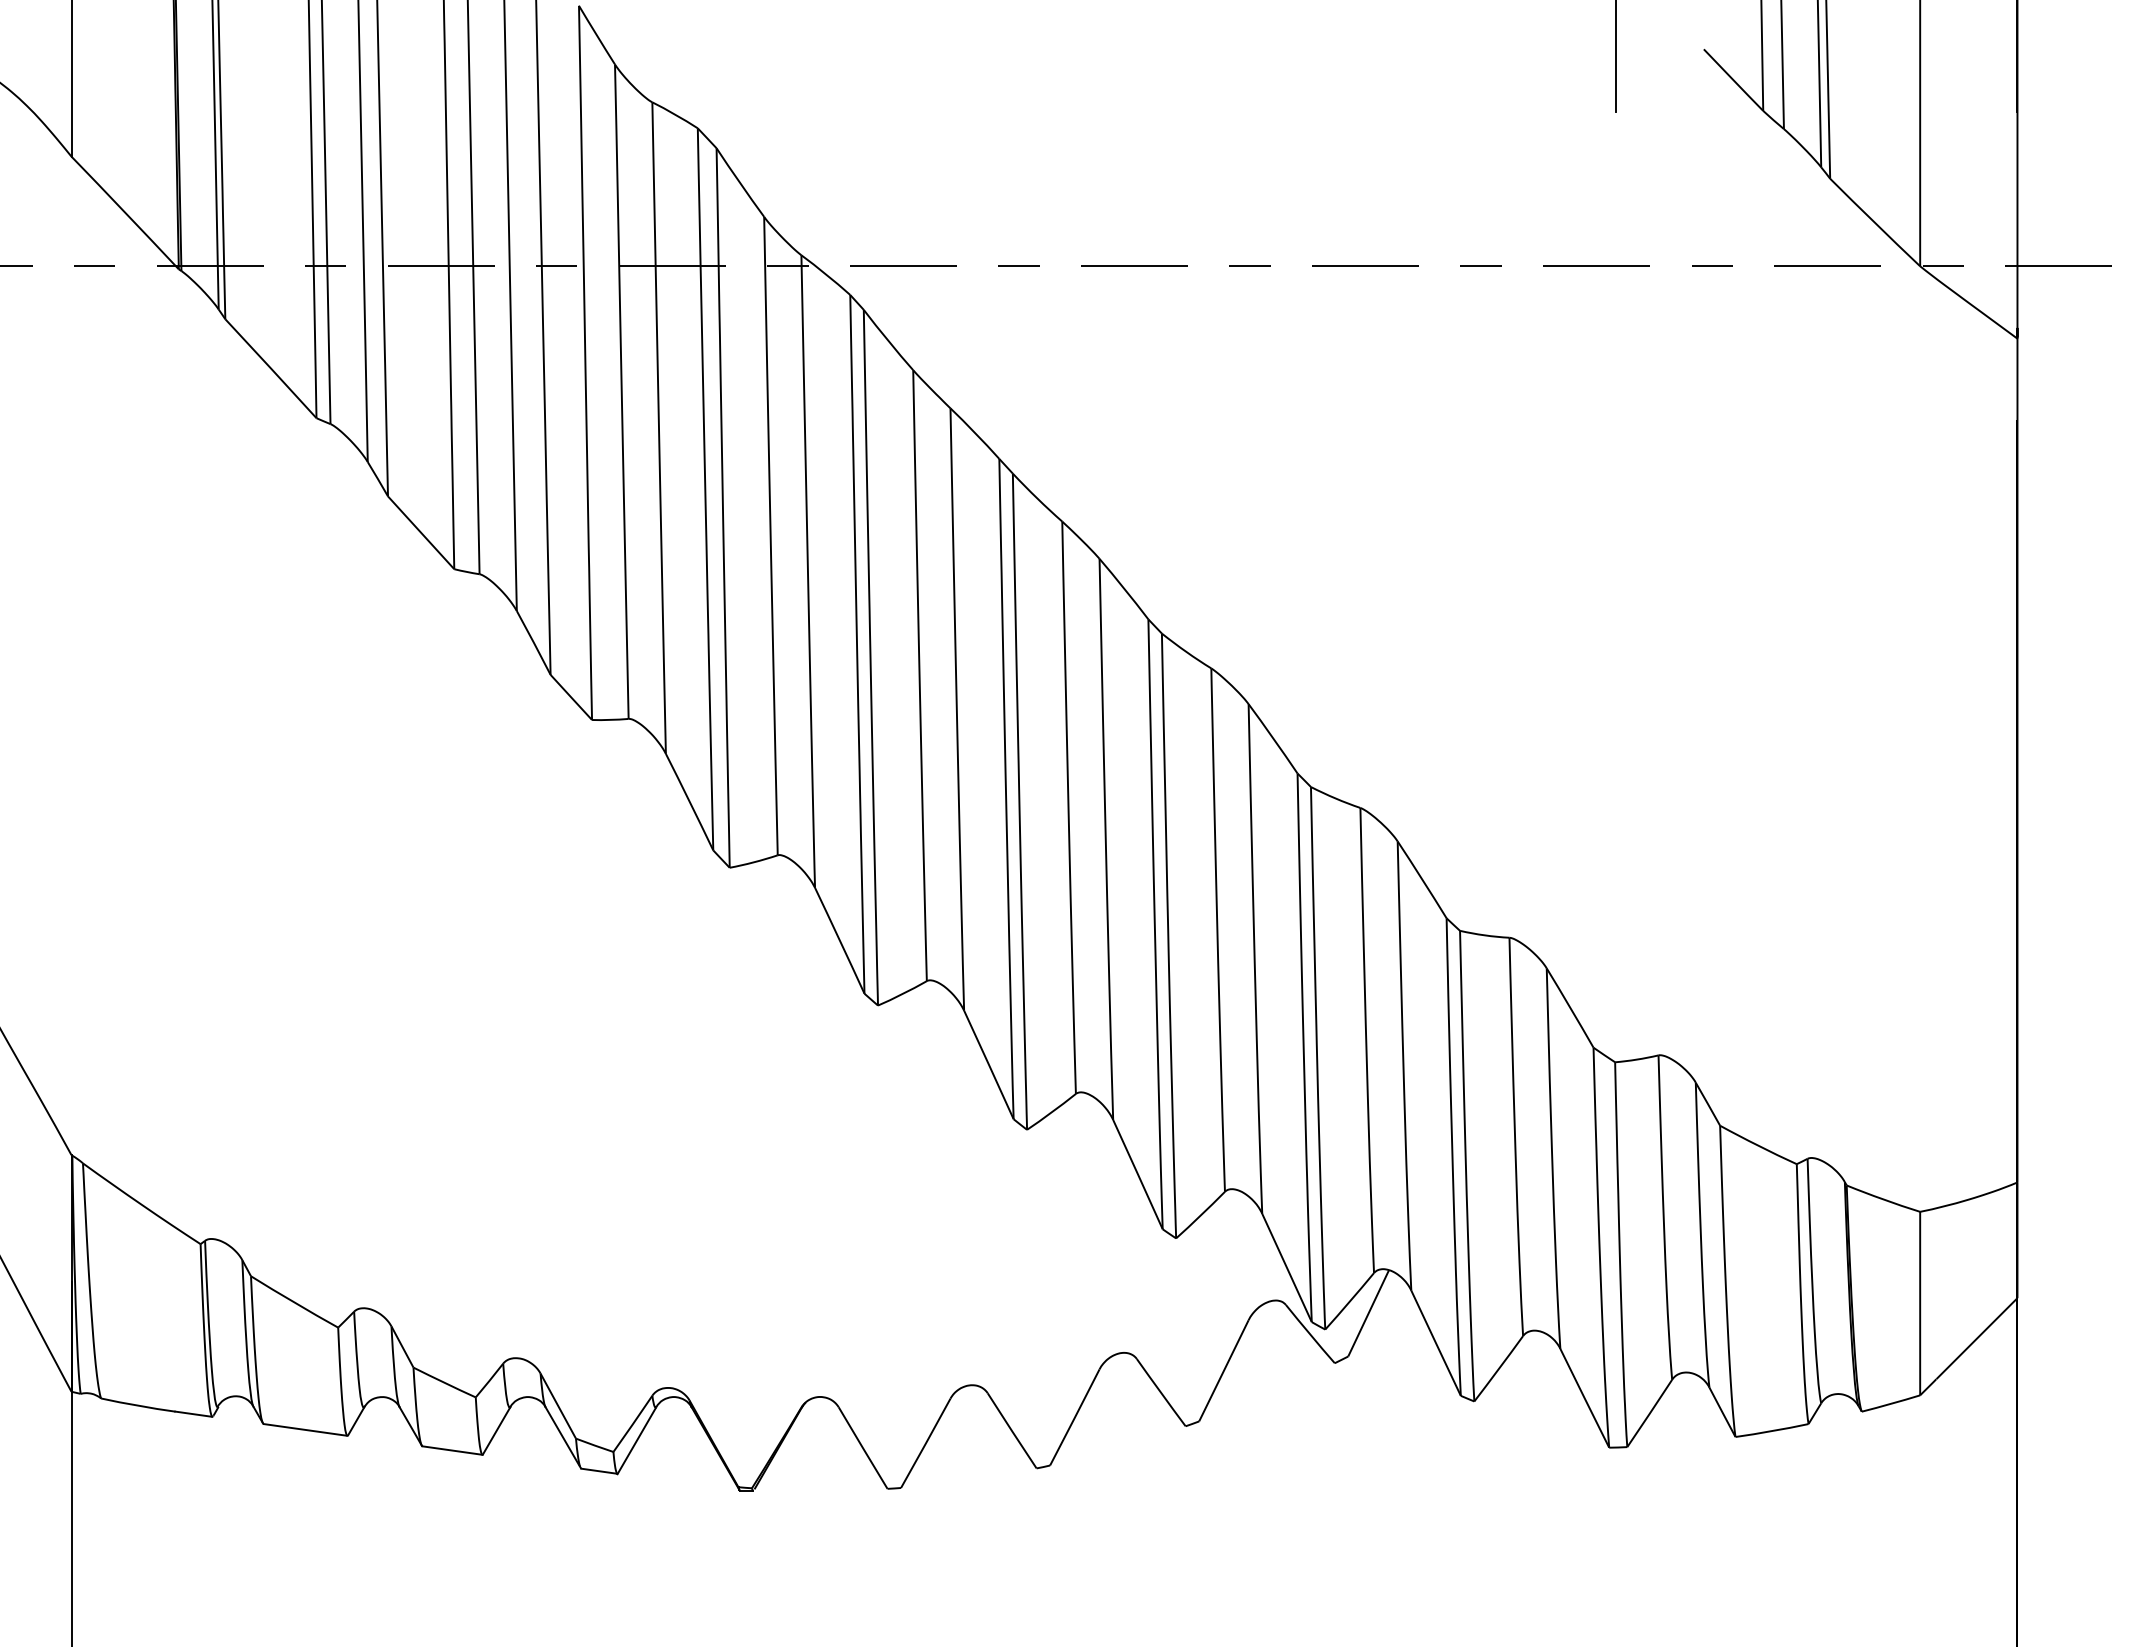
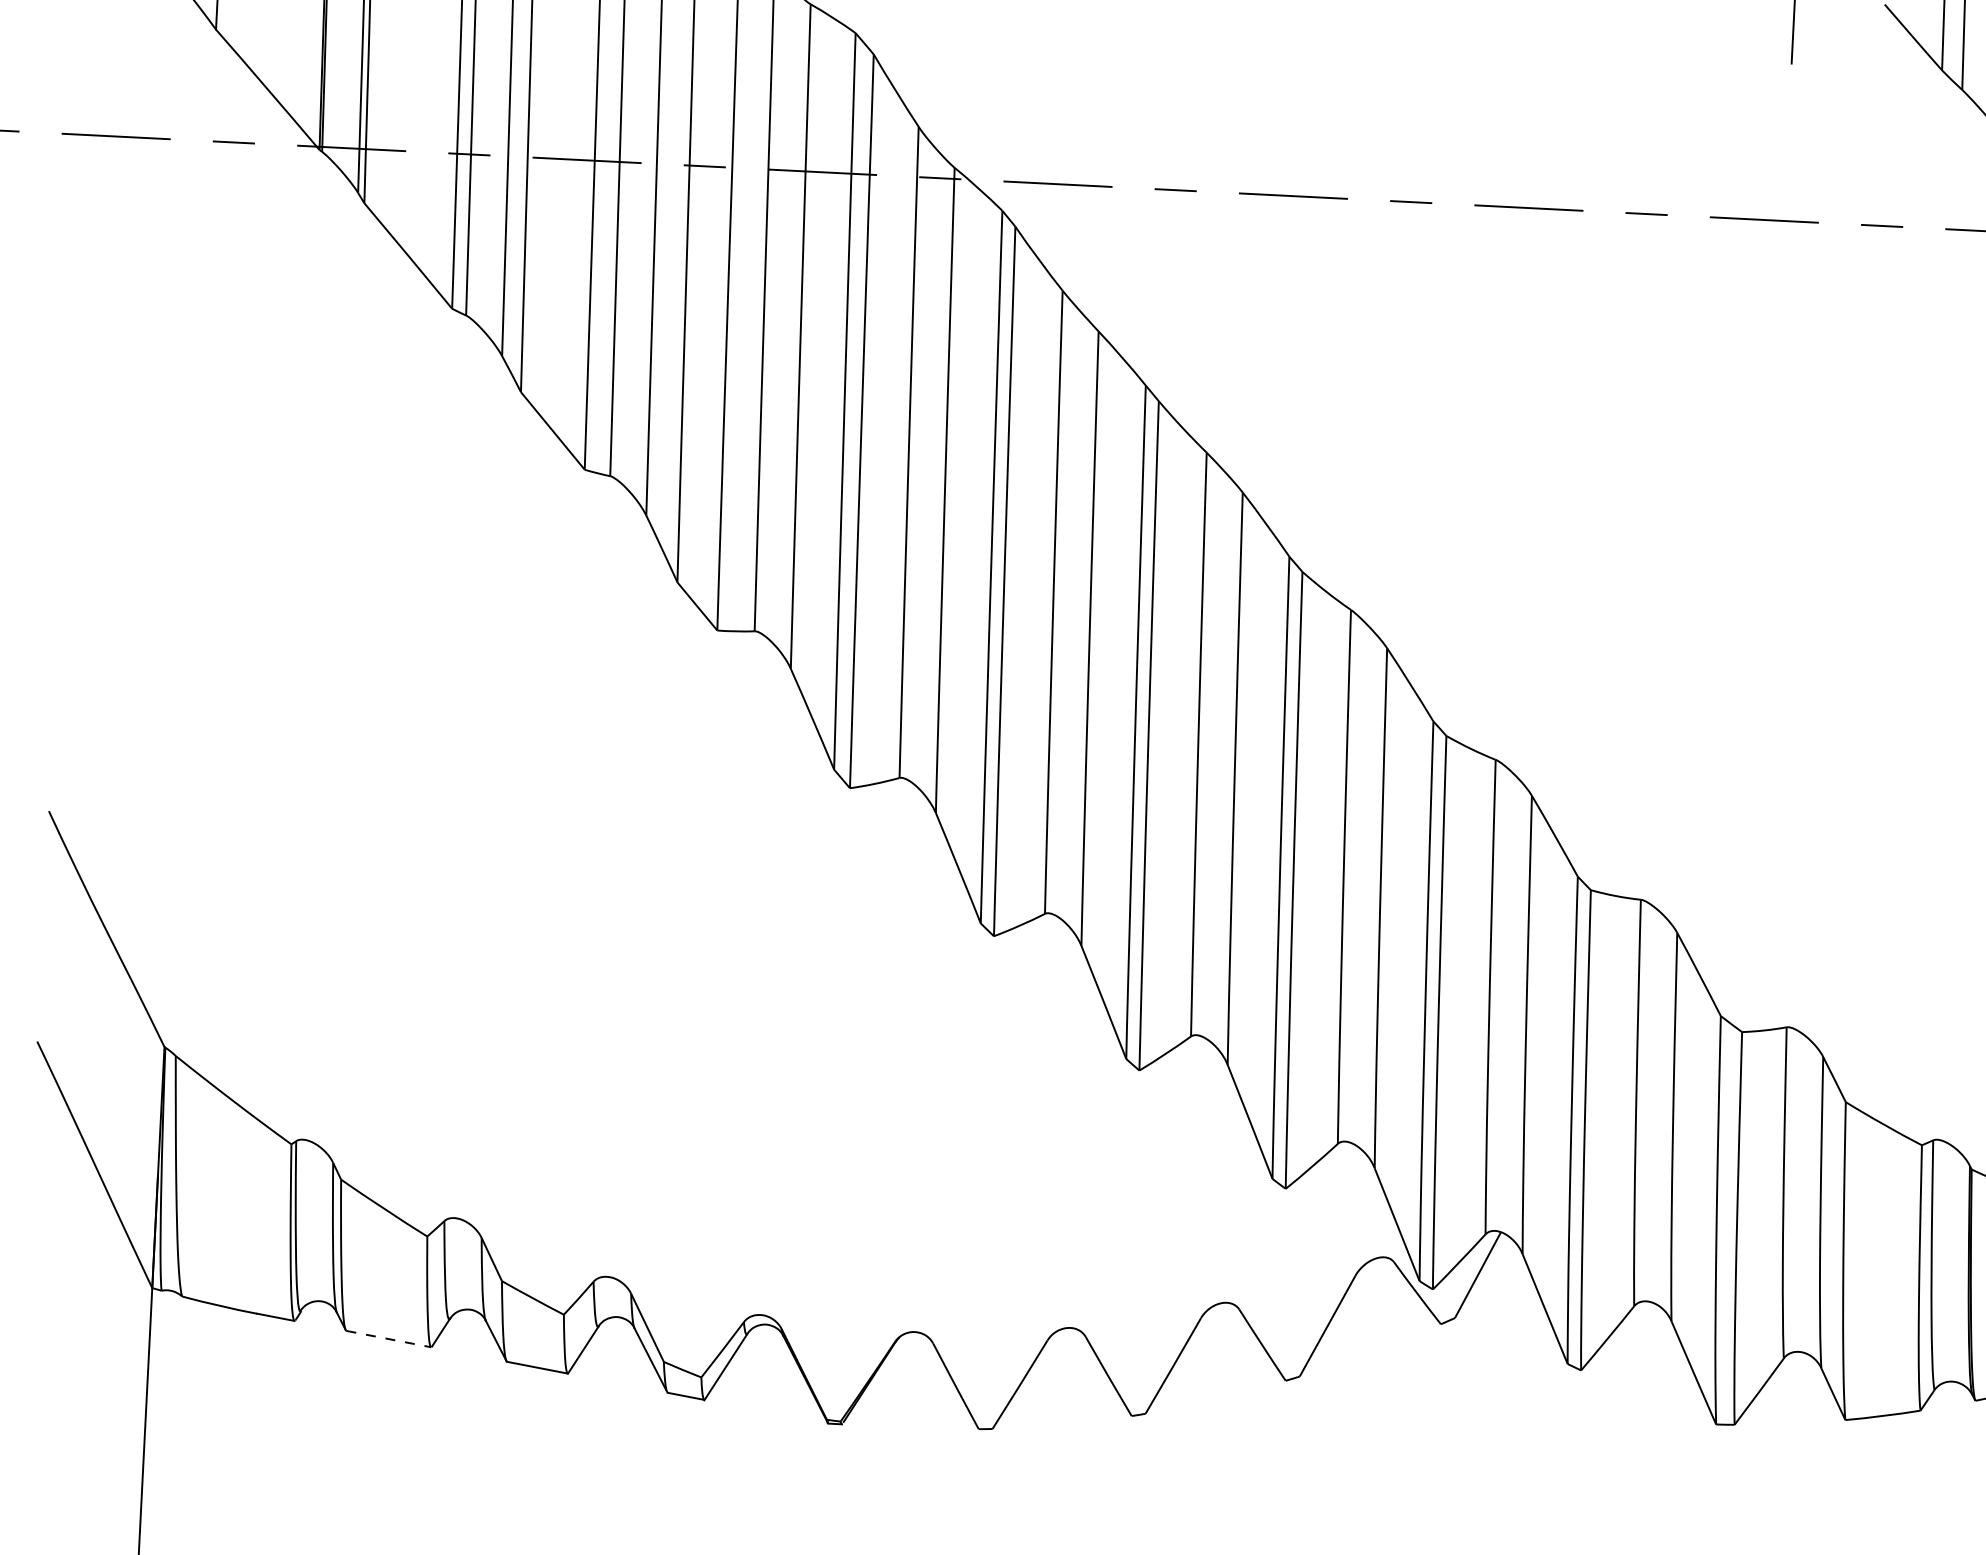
line: (306, 1430) -> (389, 1339), solid -> dashed

